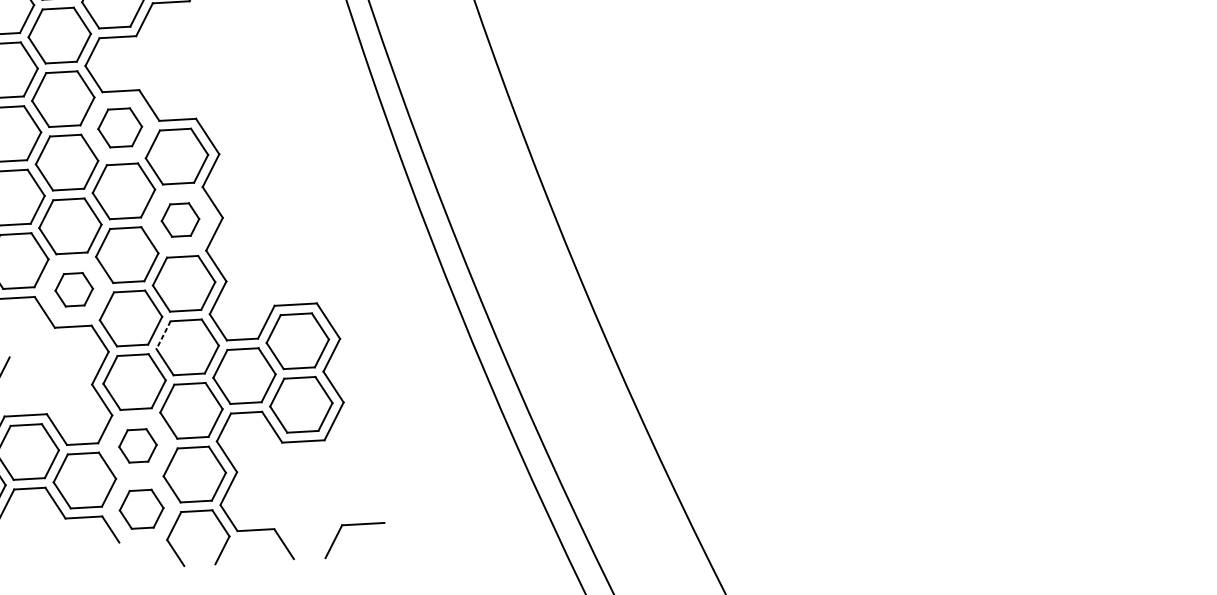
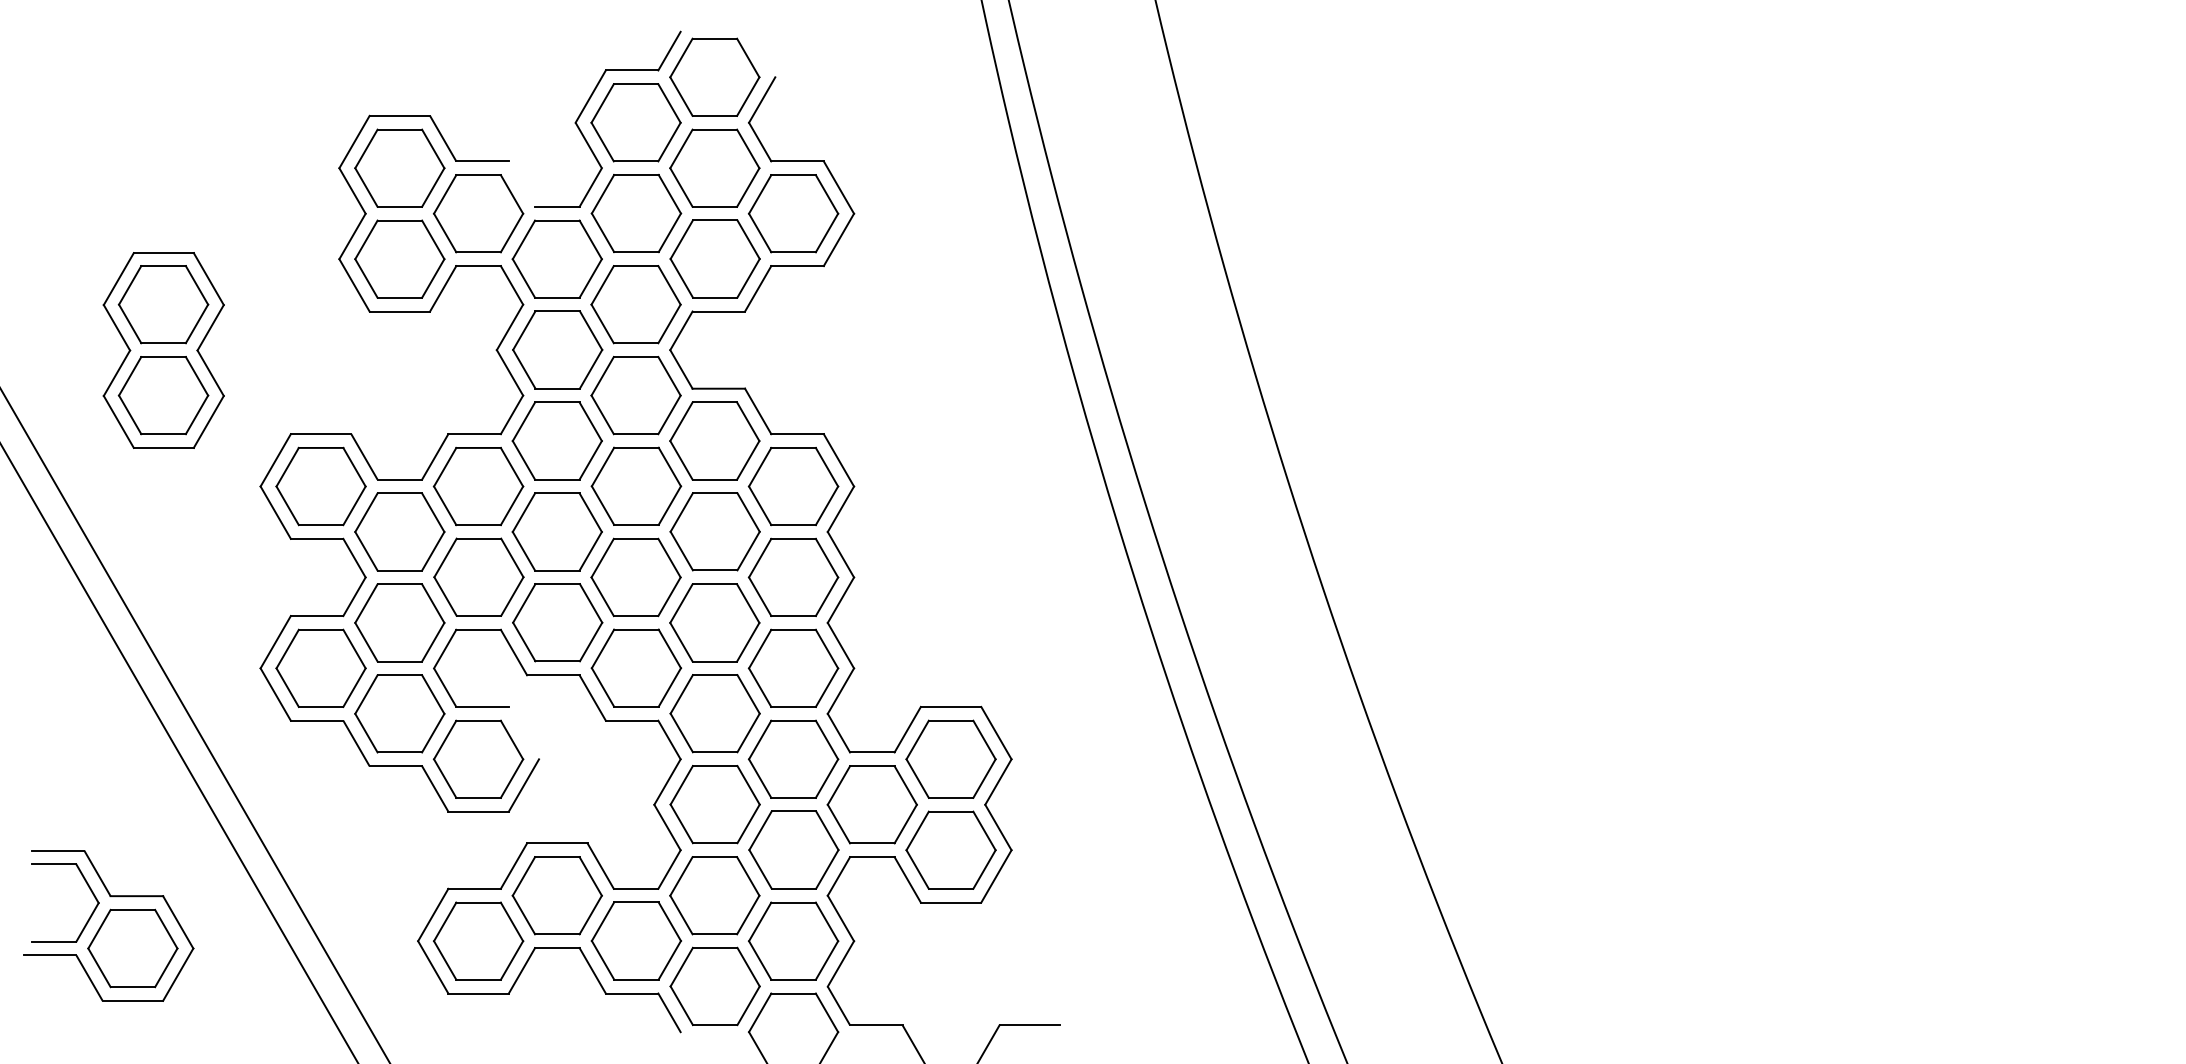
part: (119, 127) -> (714, 440), size x1.43
part: (180, 219) -> (793, 576), size x1.67
part: (74, 289) -> (636, 667), size x1.67
line: (163, 335) -> (759, 740), dashed -> solid
part: (137, 445) -> (714, 895), size x1.67
part: (141, 509) -> (714, 986), size x1.43

